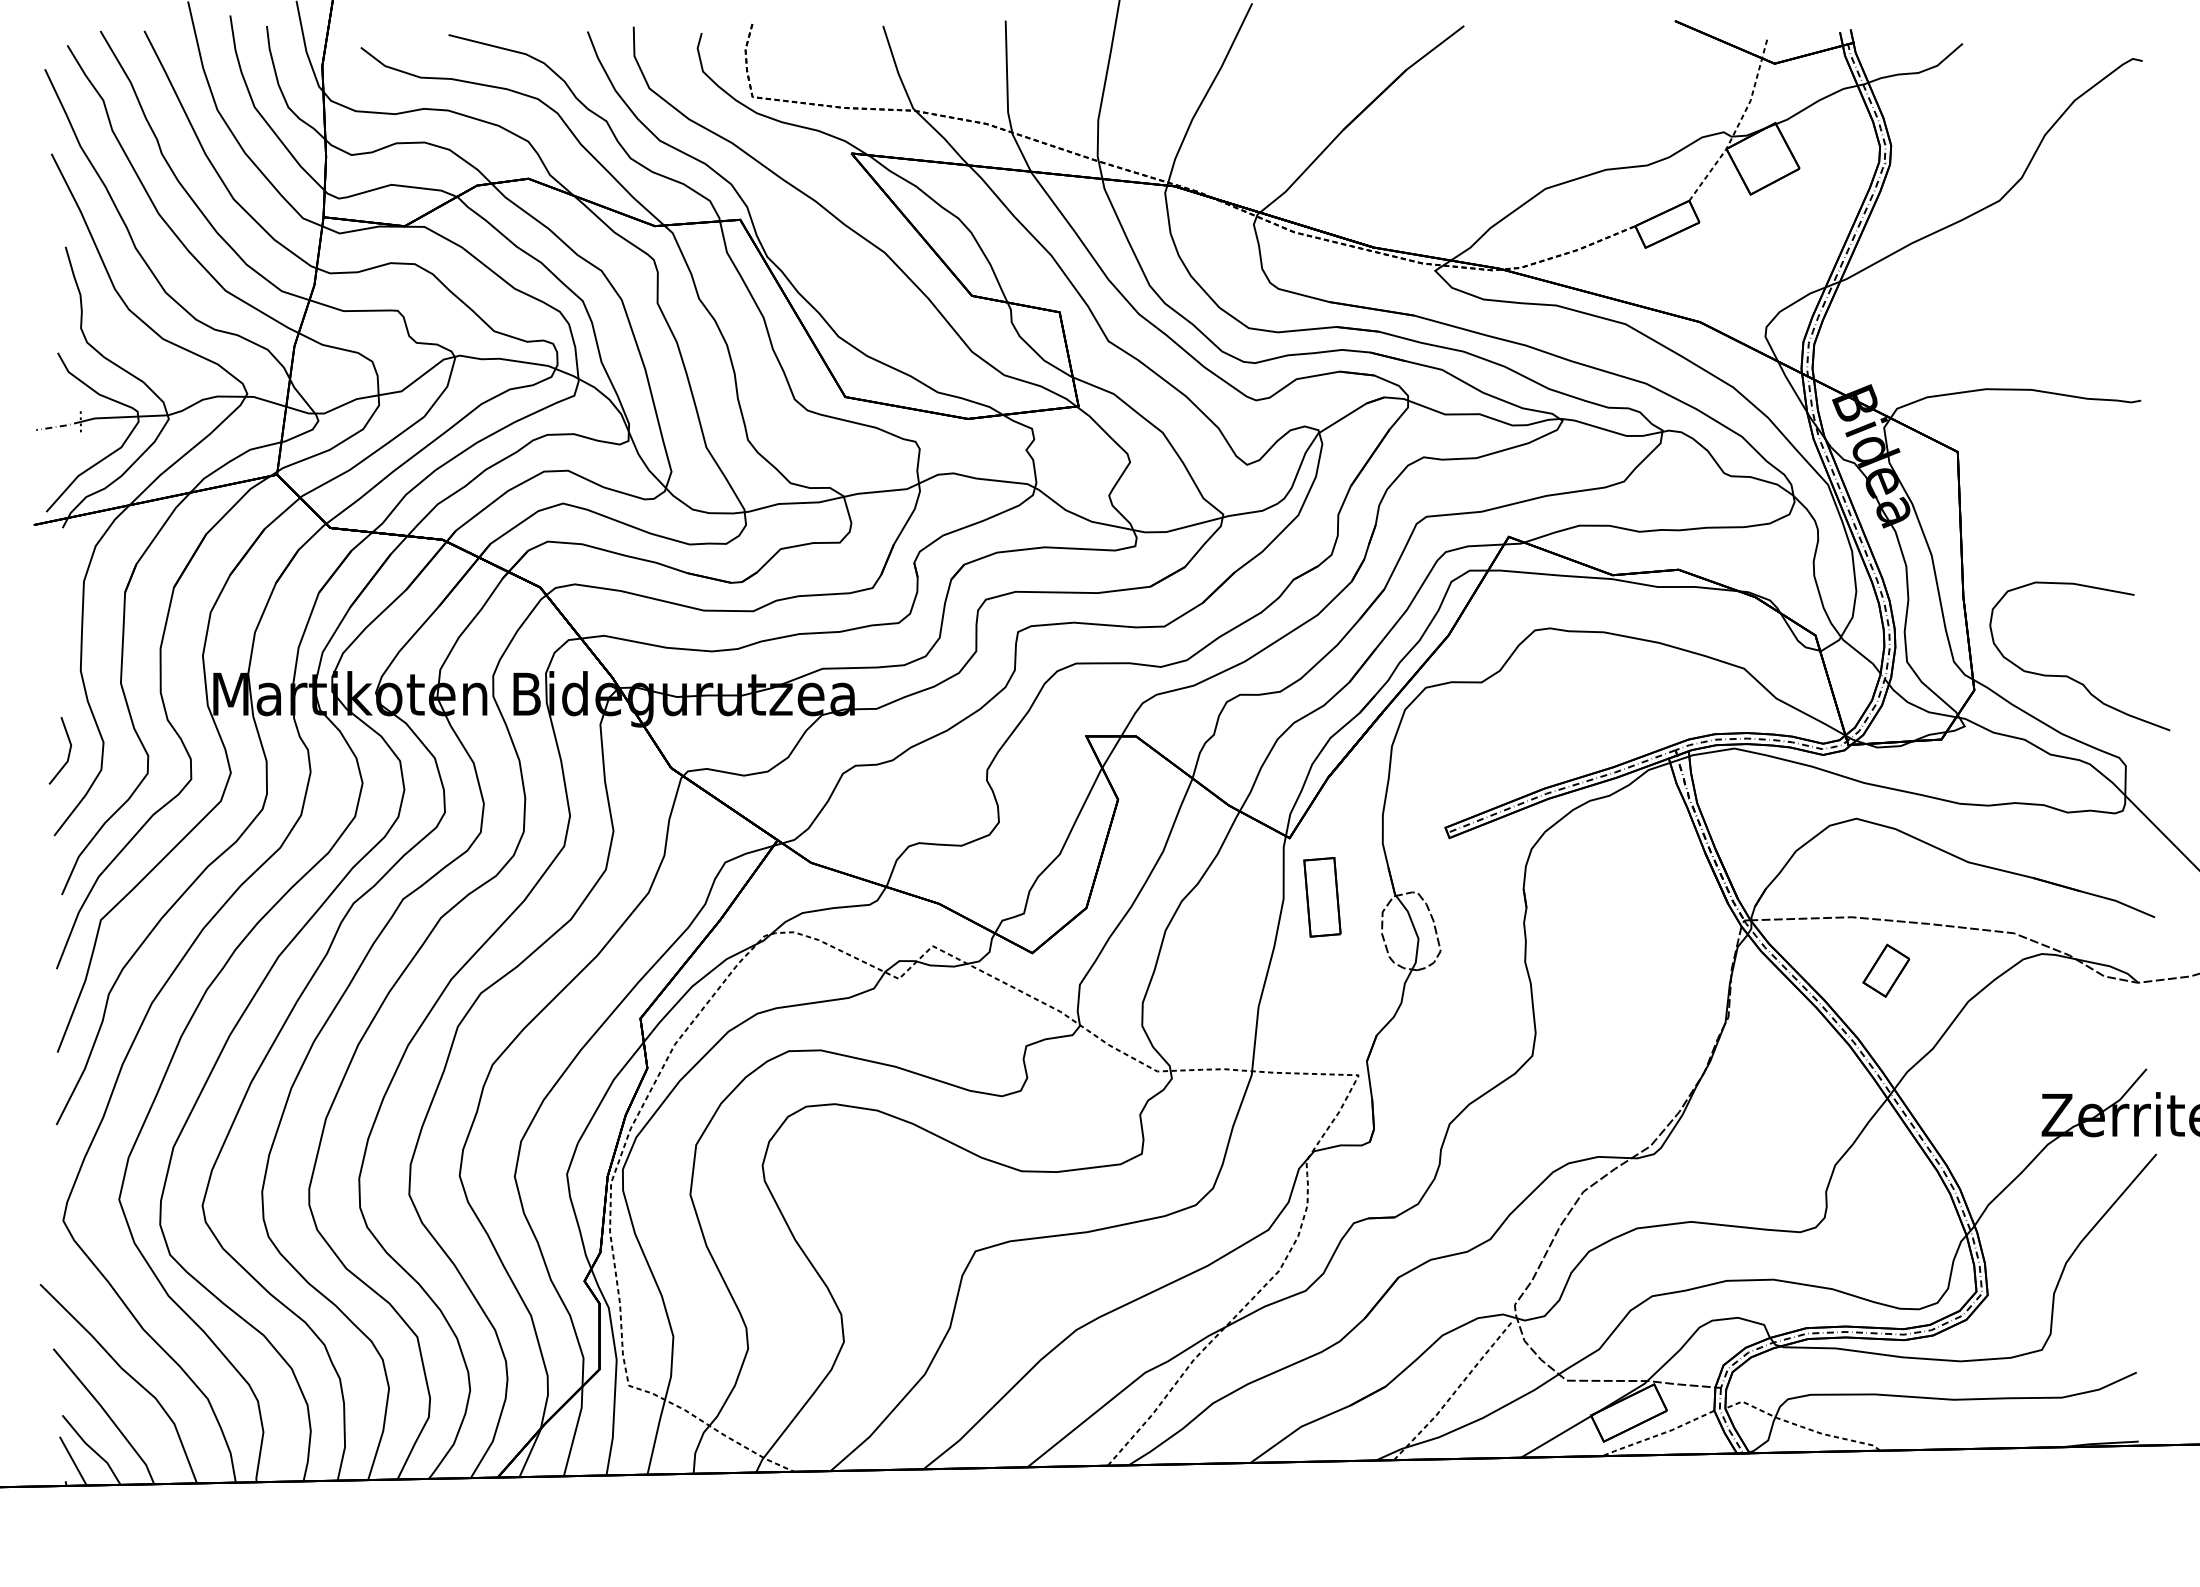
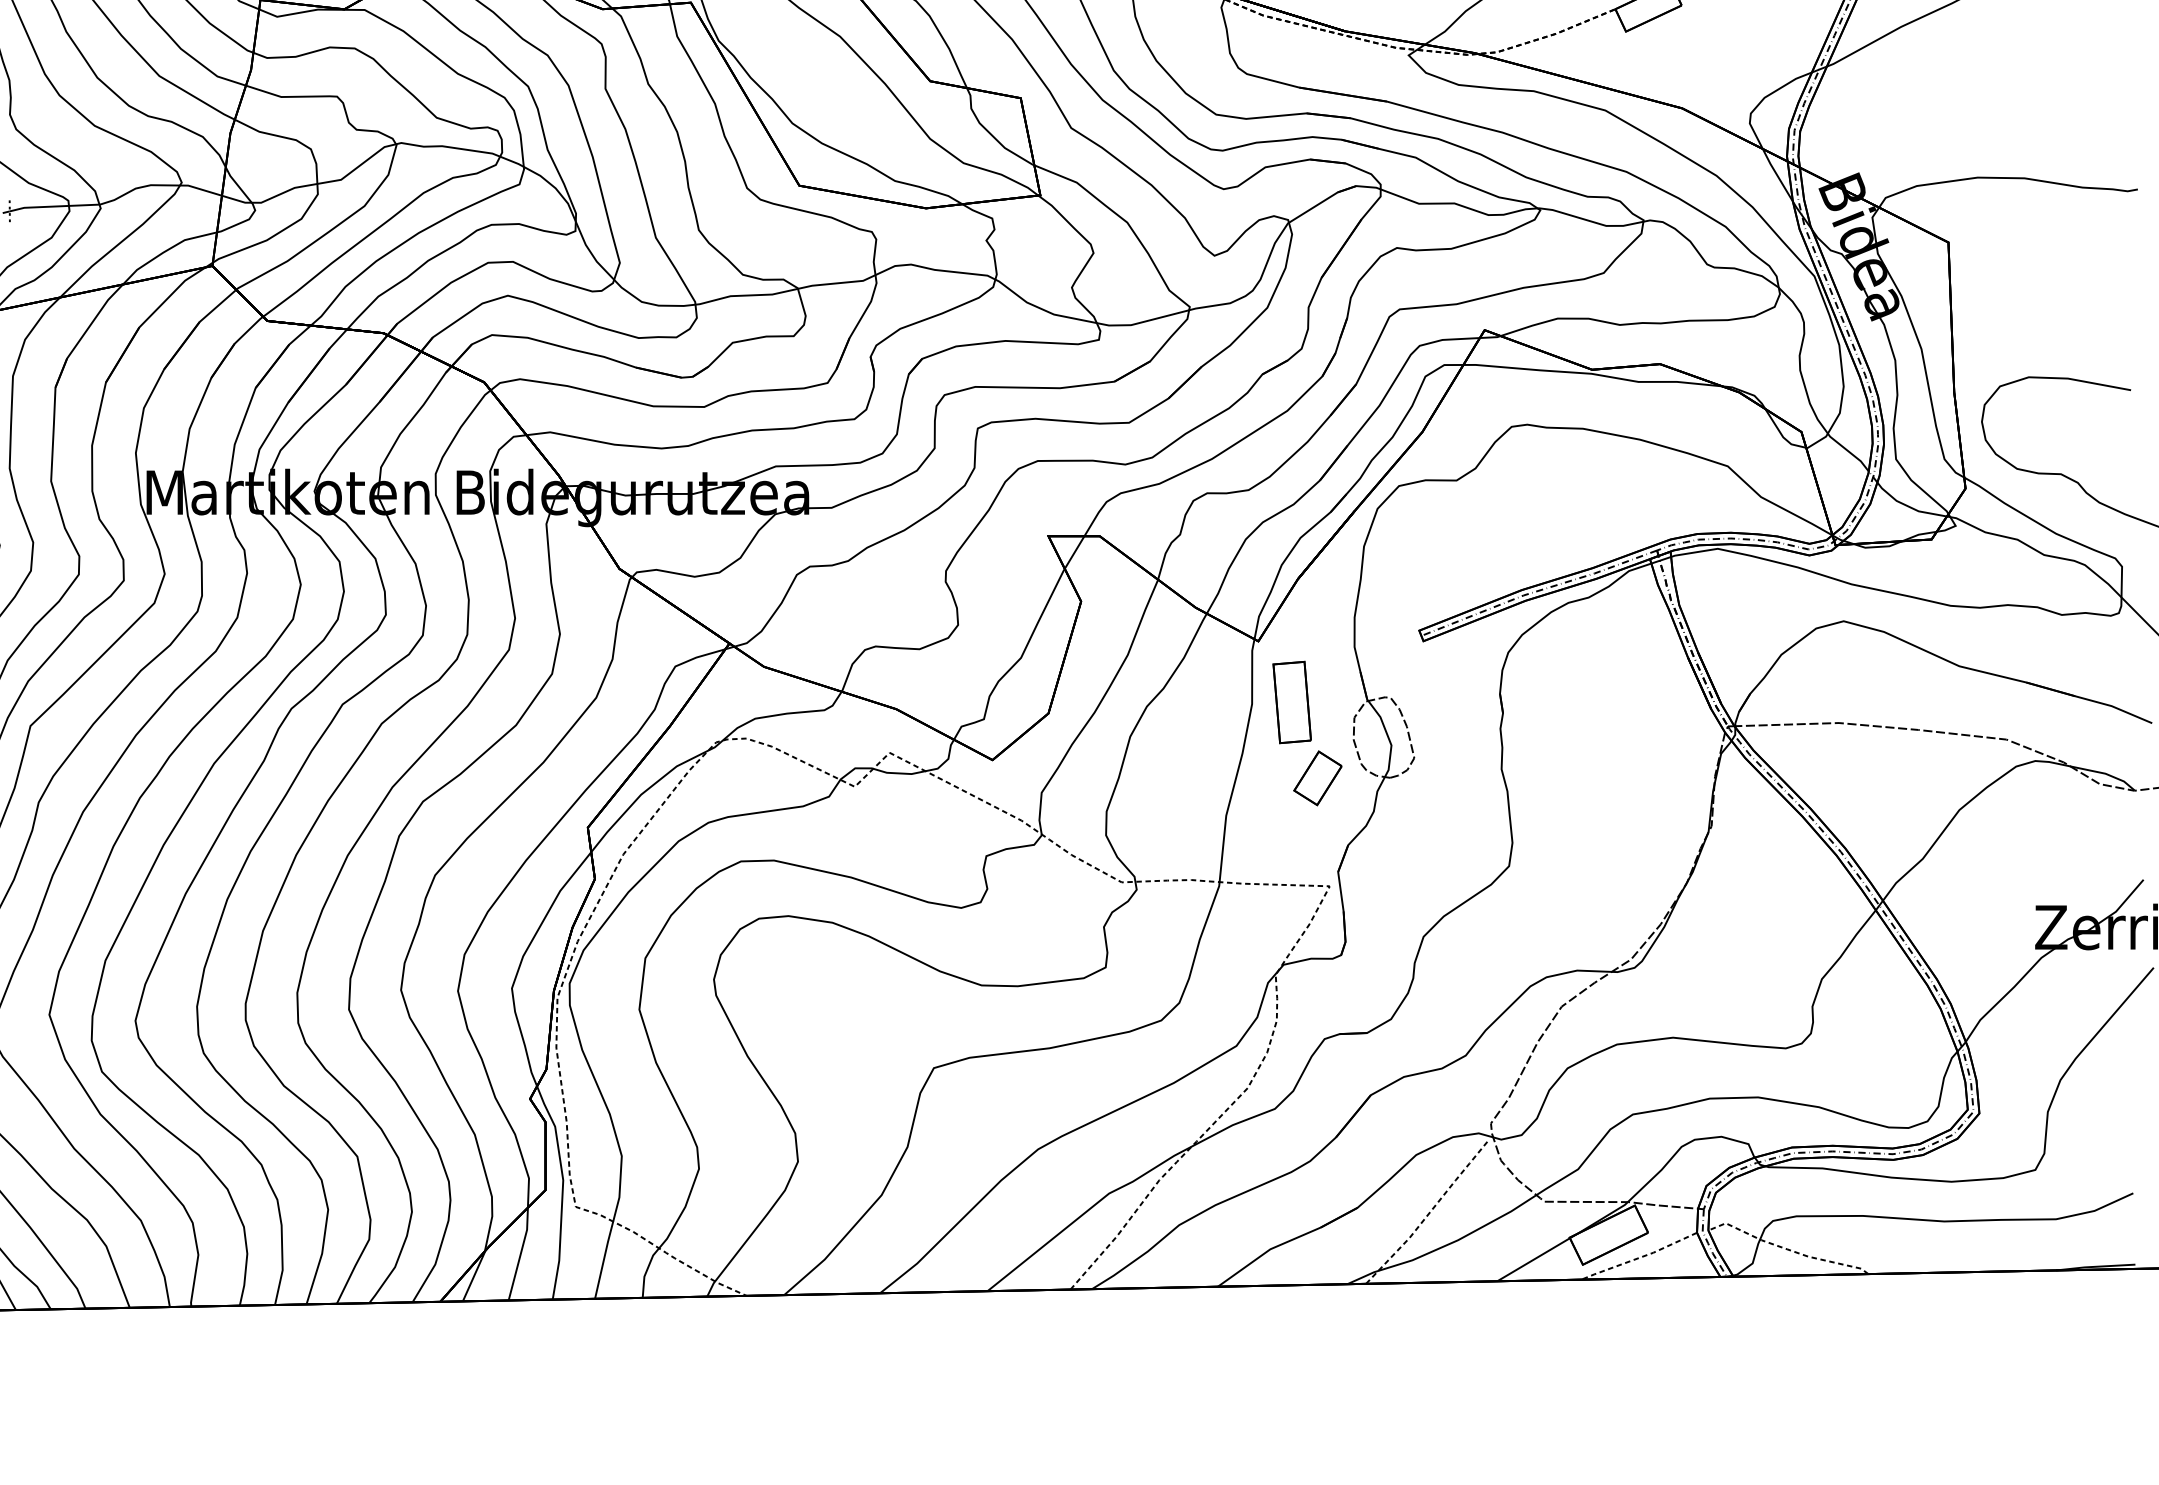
part: (1886, 970) -> (1318, 778), moved

